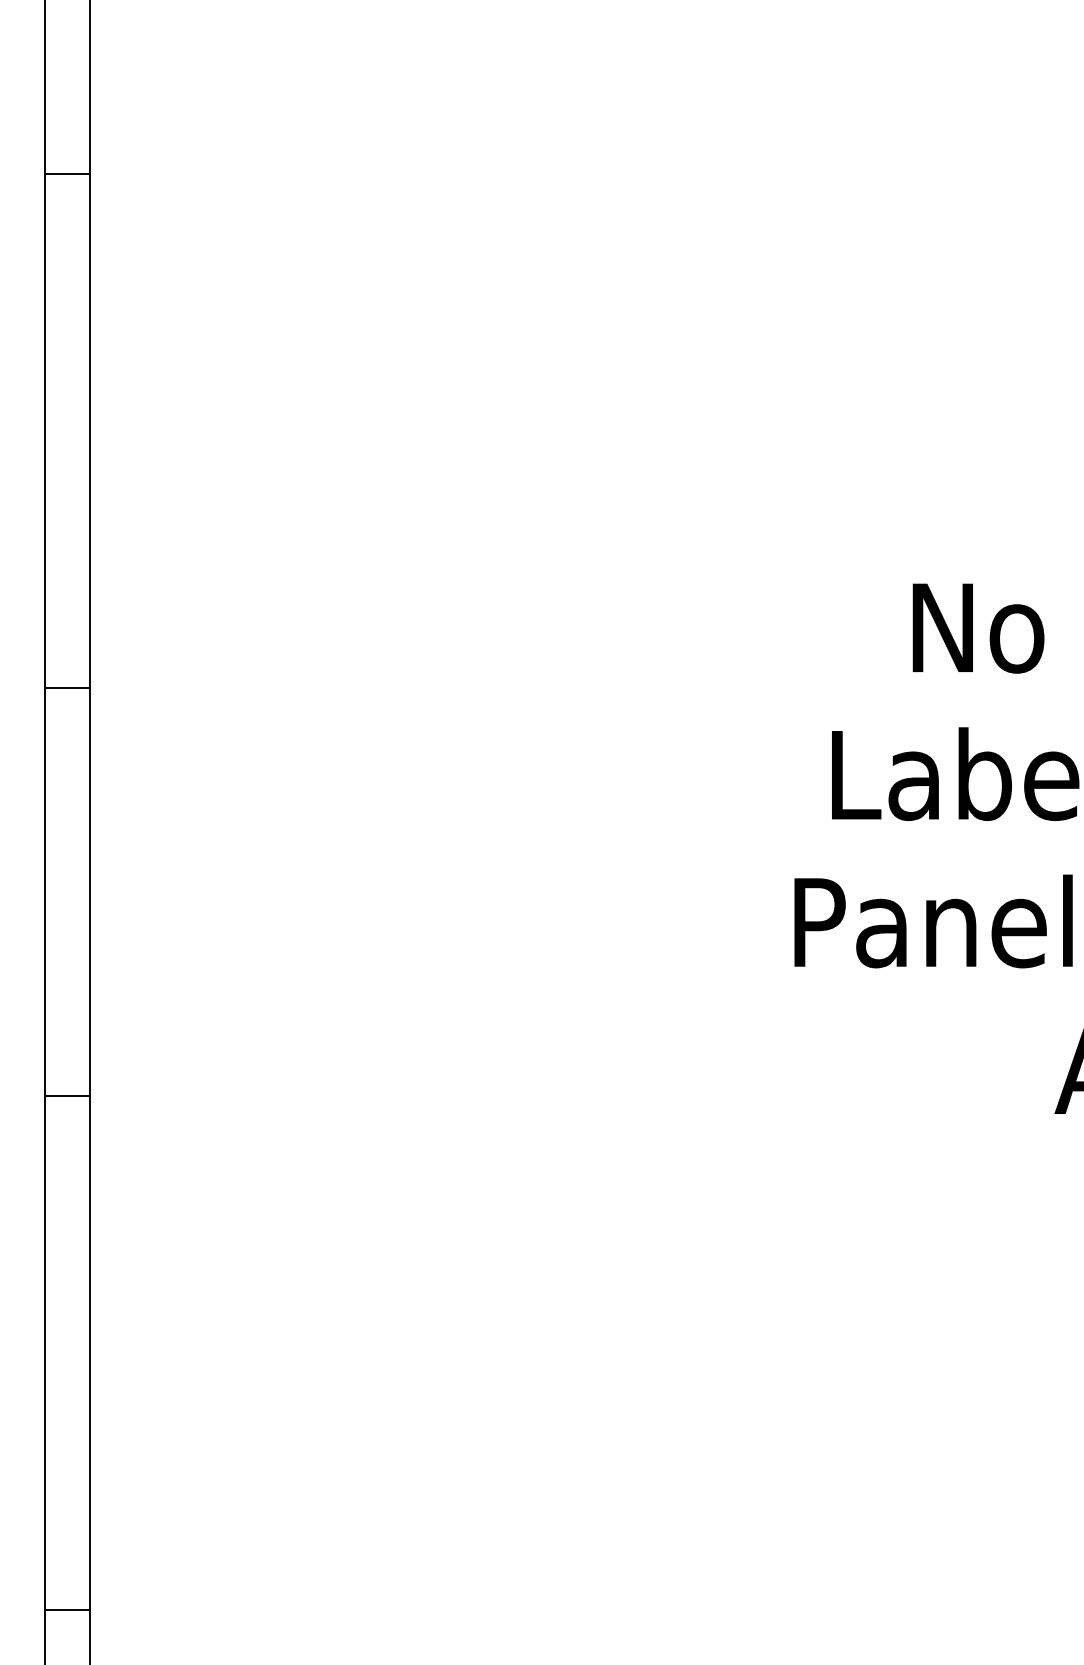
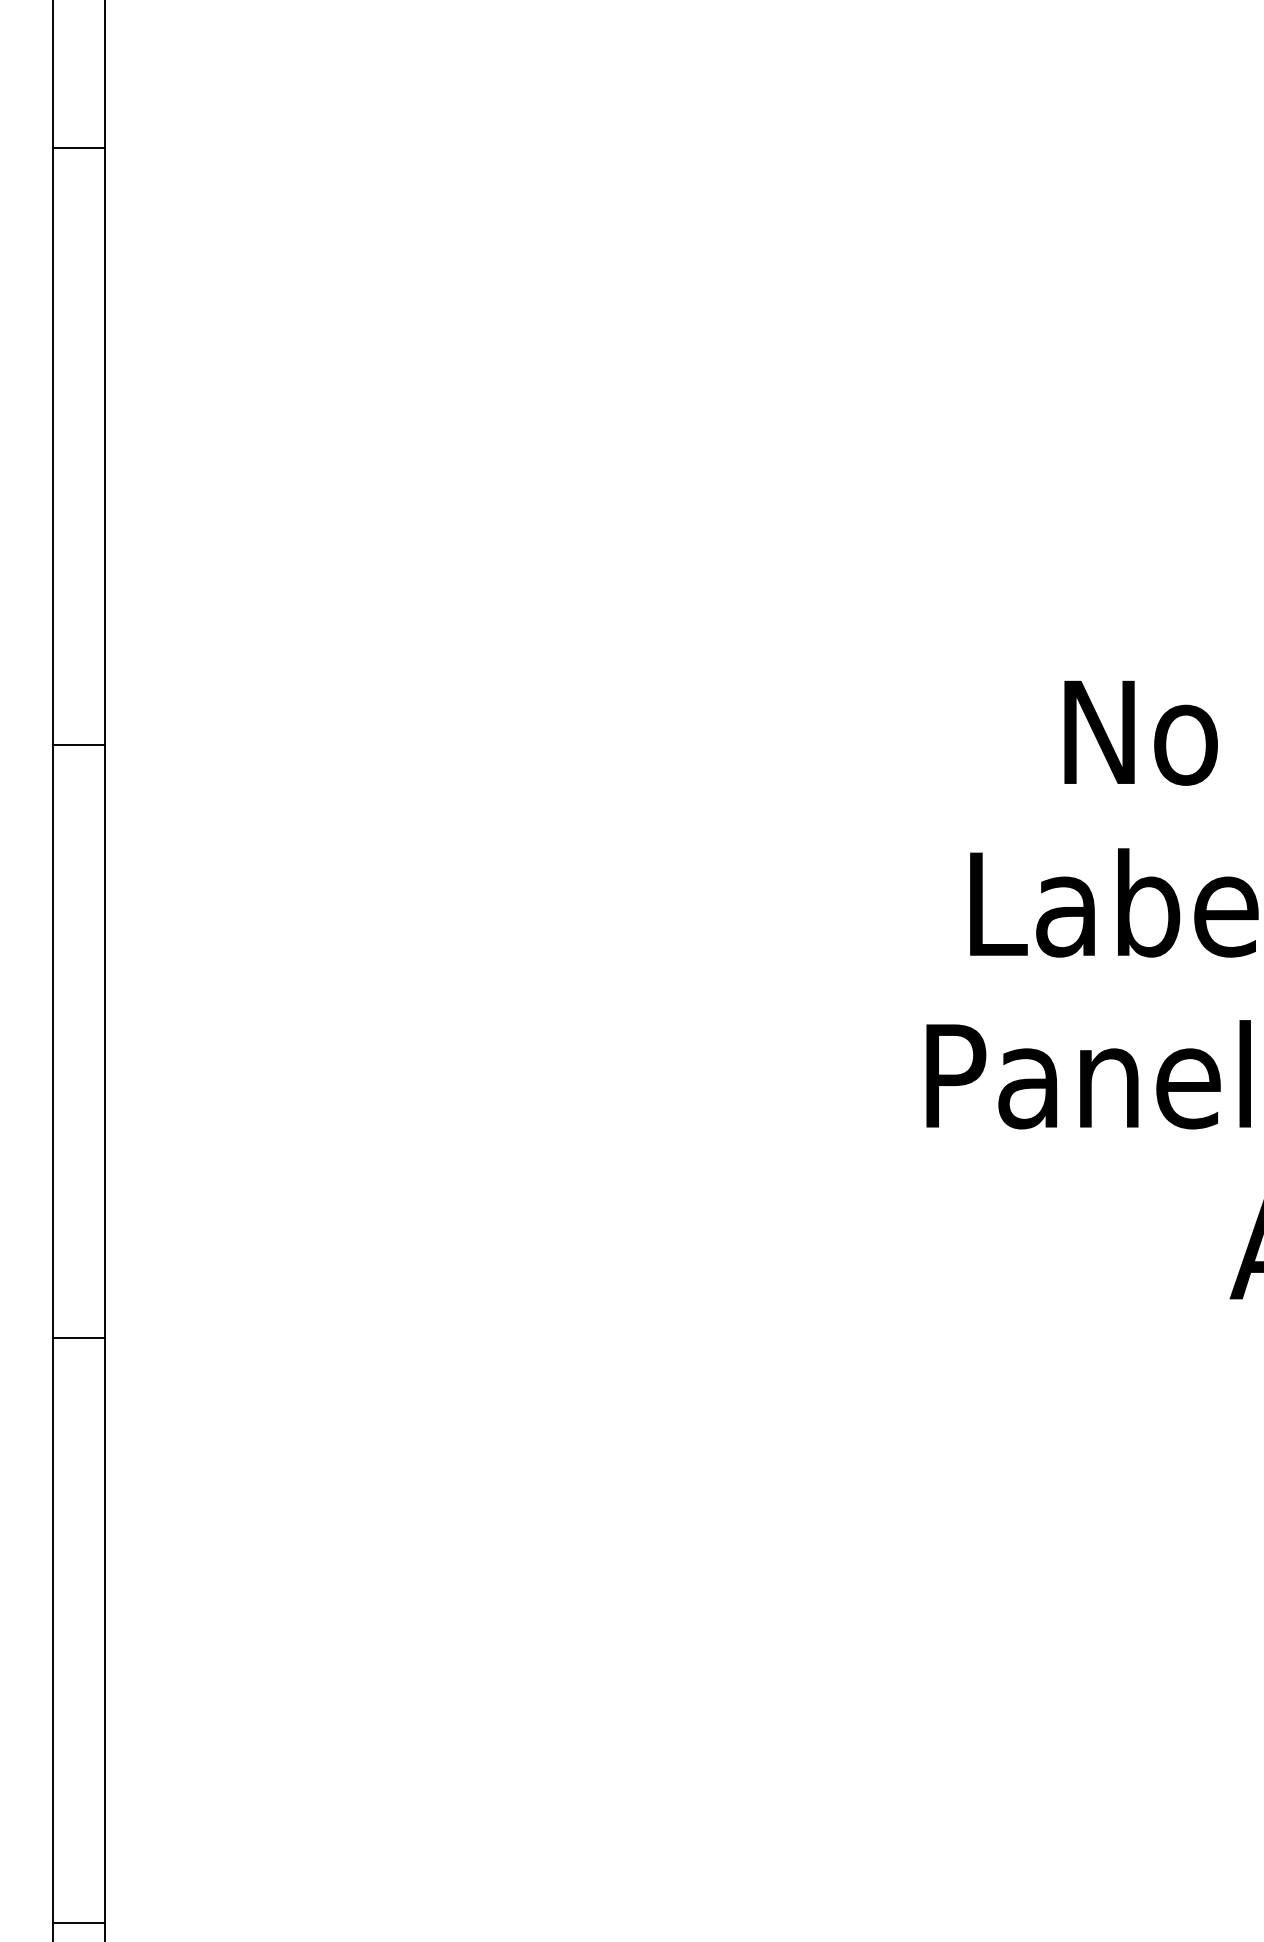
line: (67, 173) -> (78, 147), moved
line: (67, 688) -> (78, 745), moved
line: (67, 1096) -> (78, 1338), moved
line: (67, 1609) -> (78, 1923), moved

